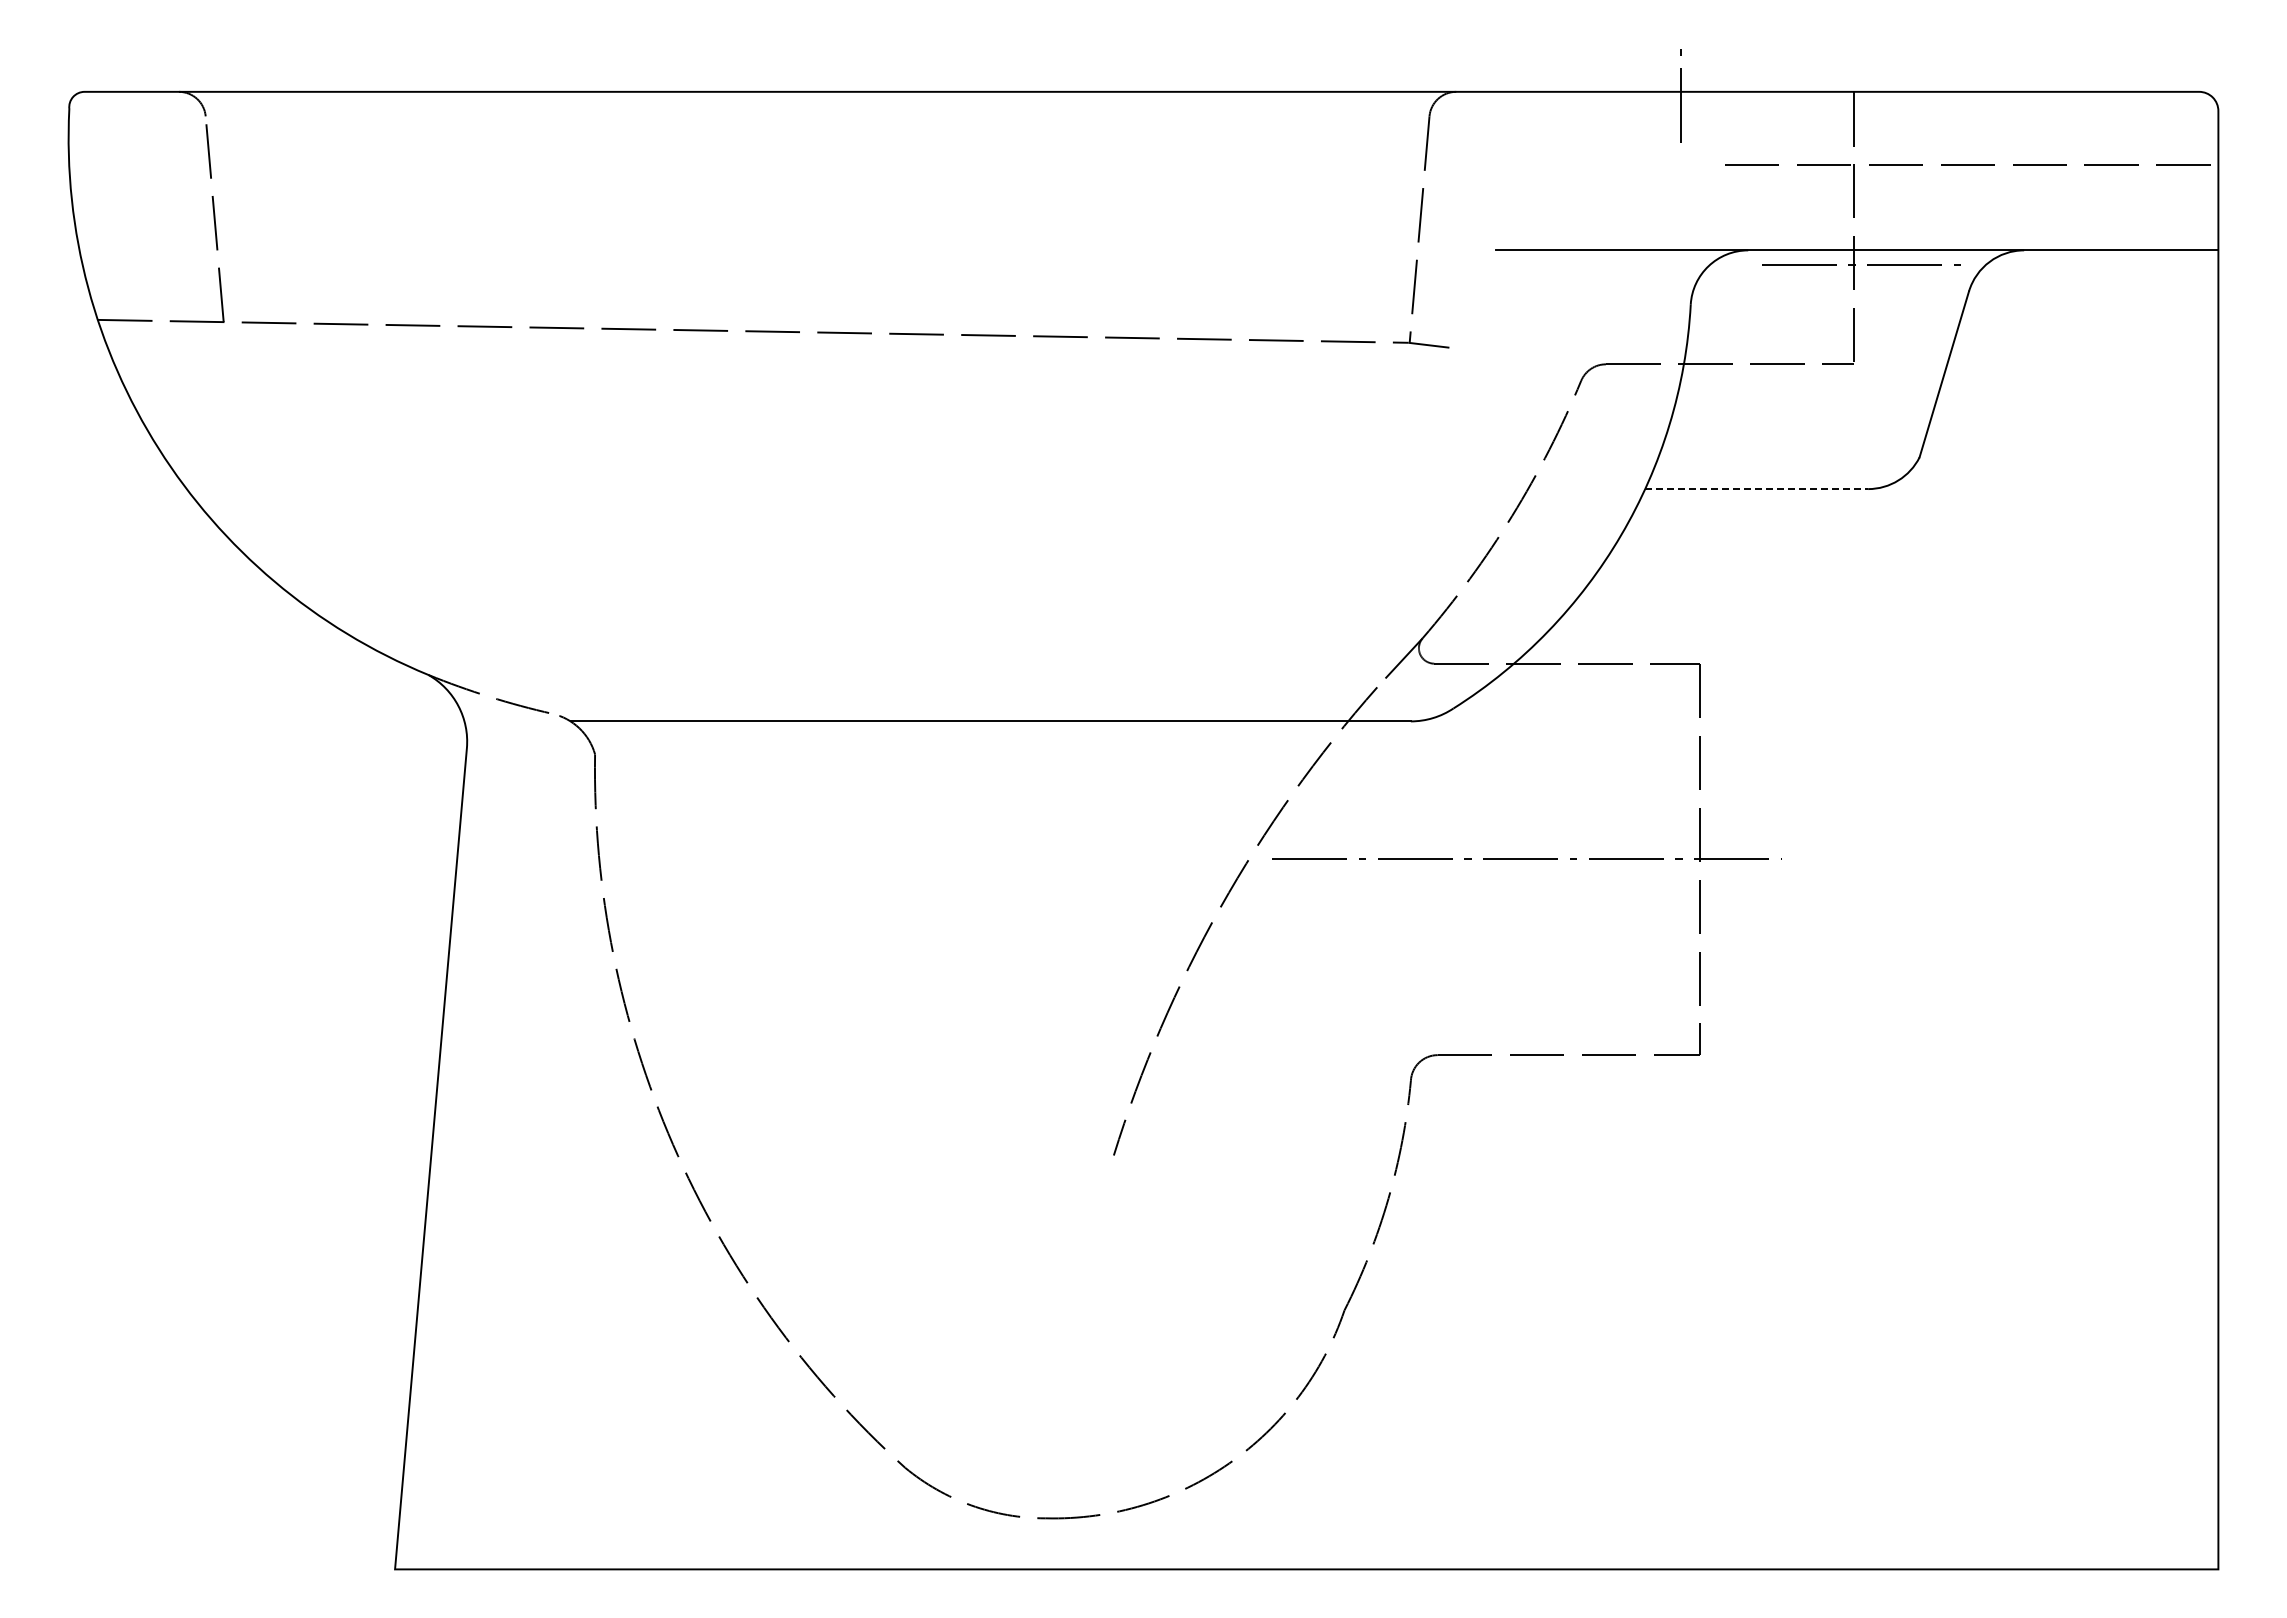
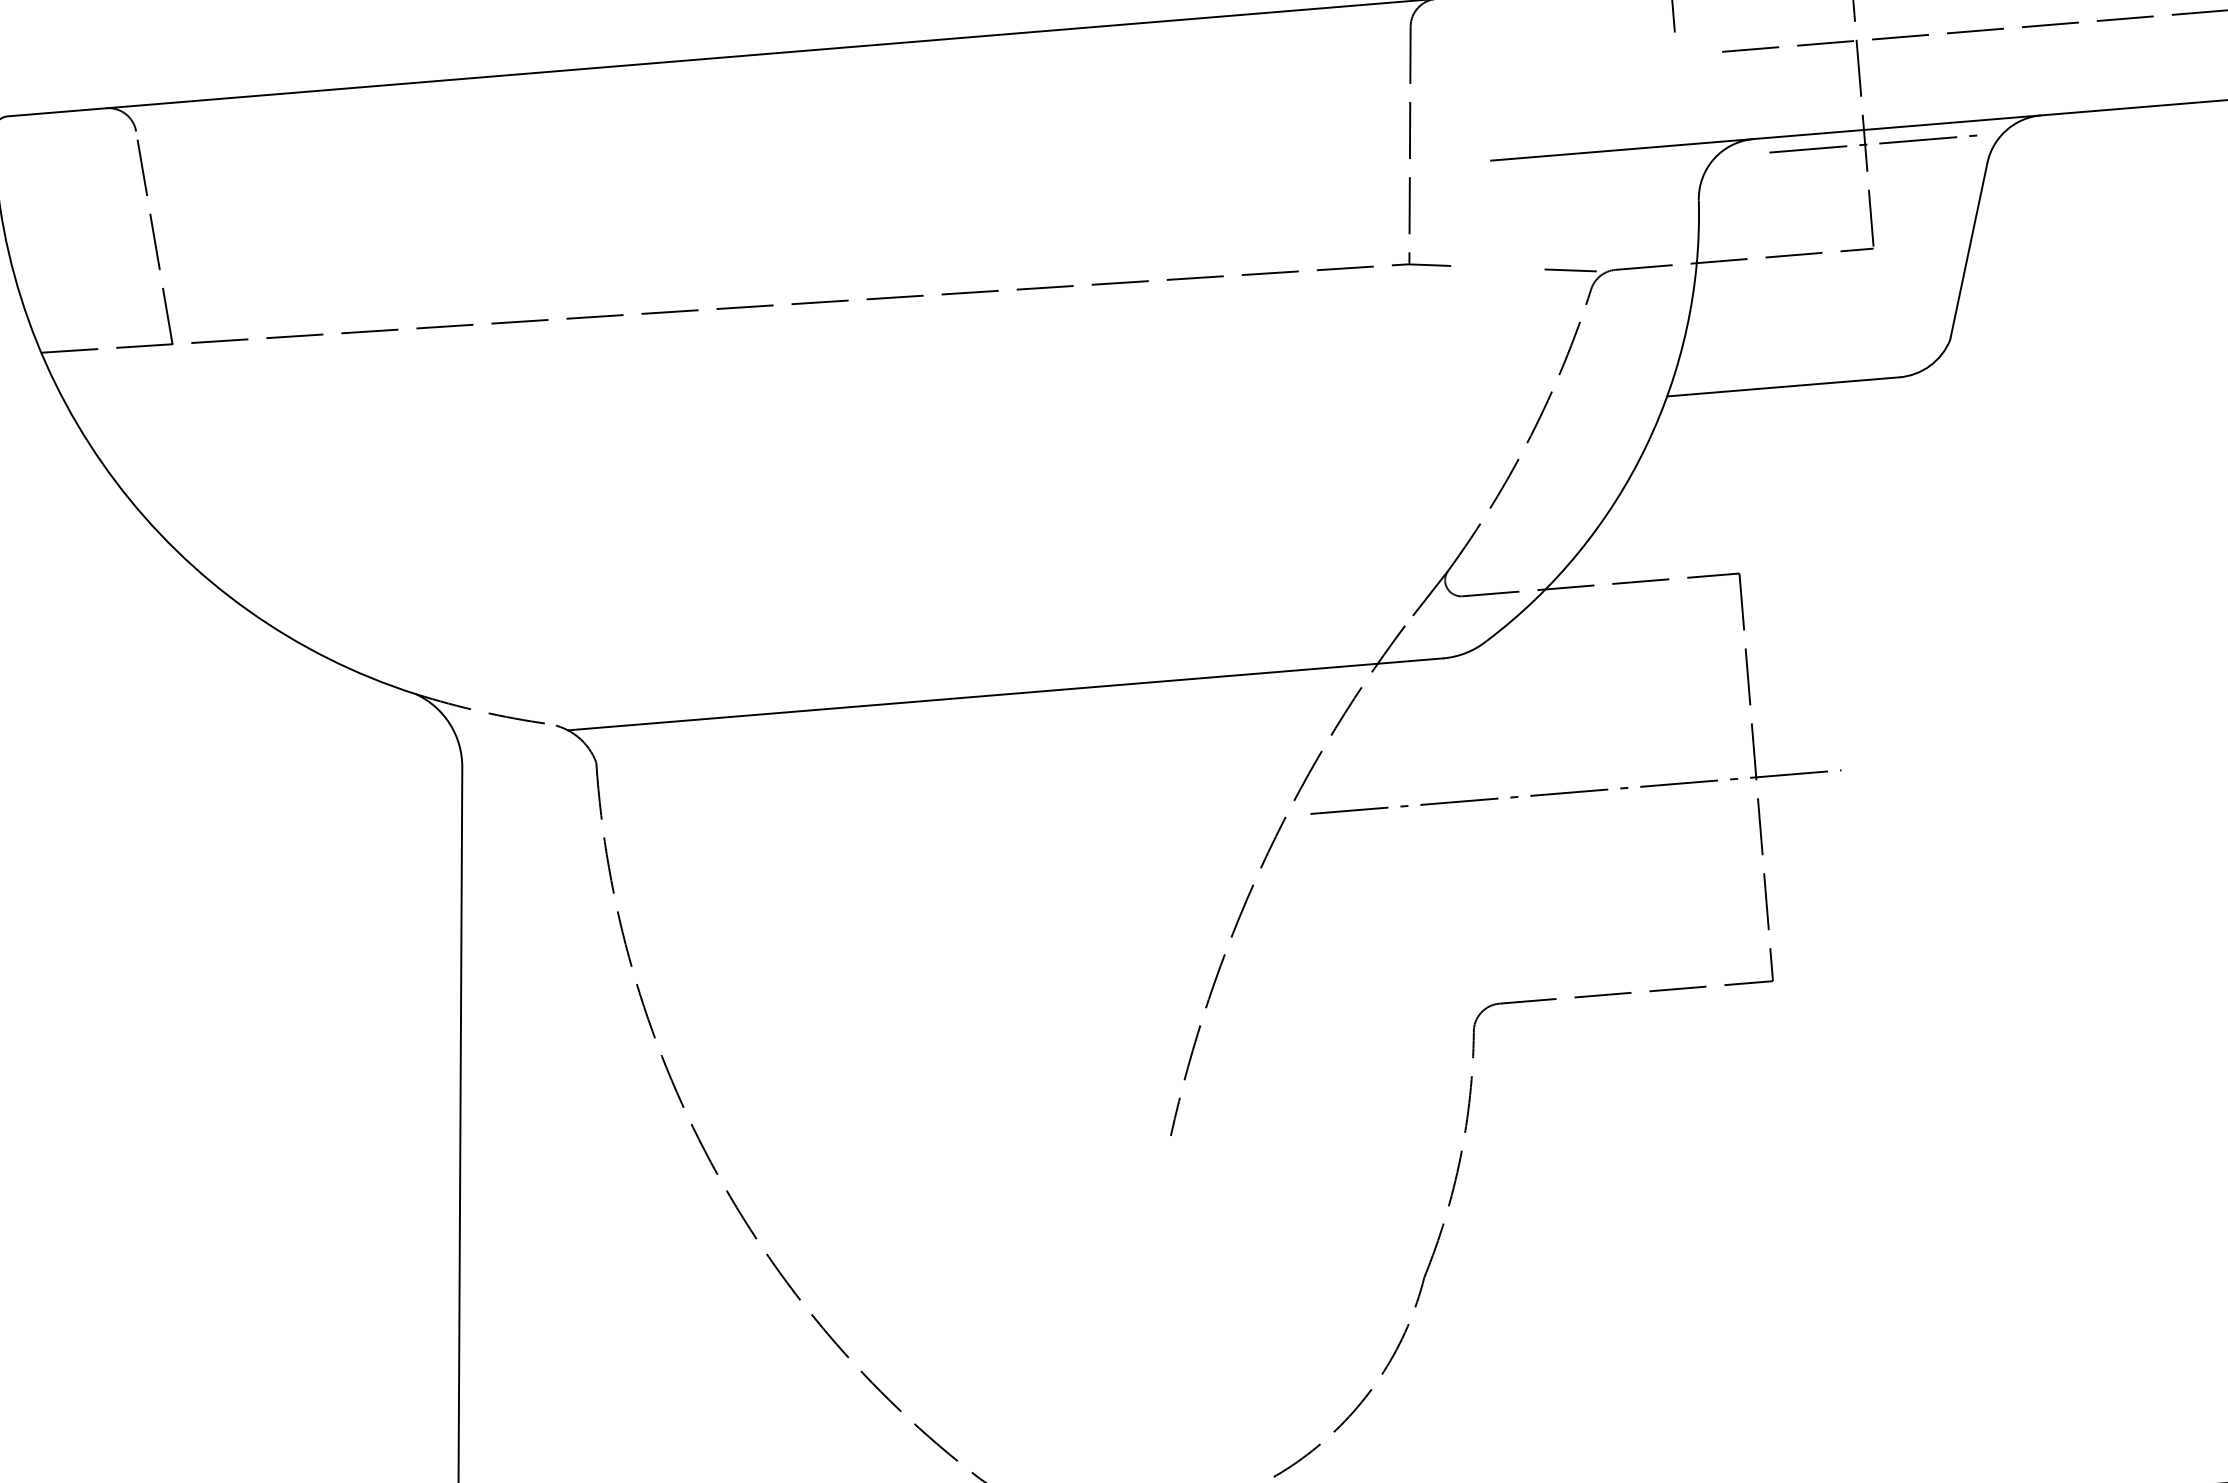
line: (1562, 361) -> (1570, 270), added
line: (1757, 489) -> (1784, 387), dashed -> solid

